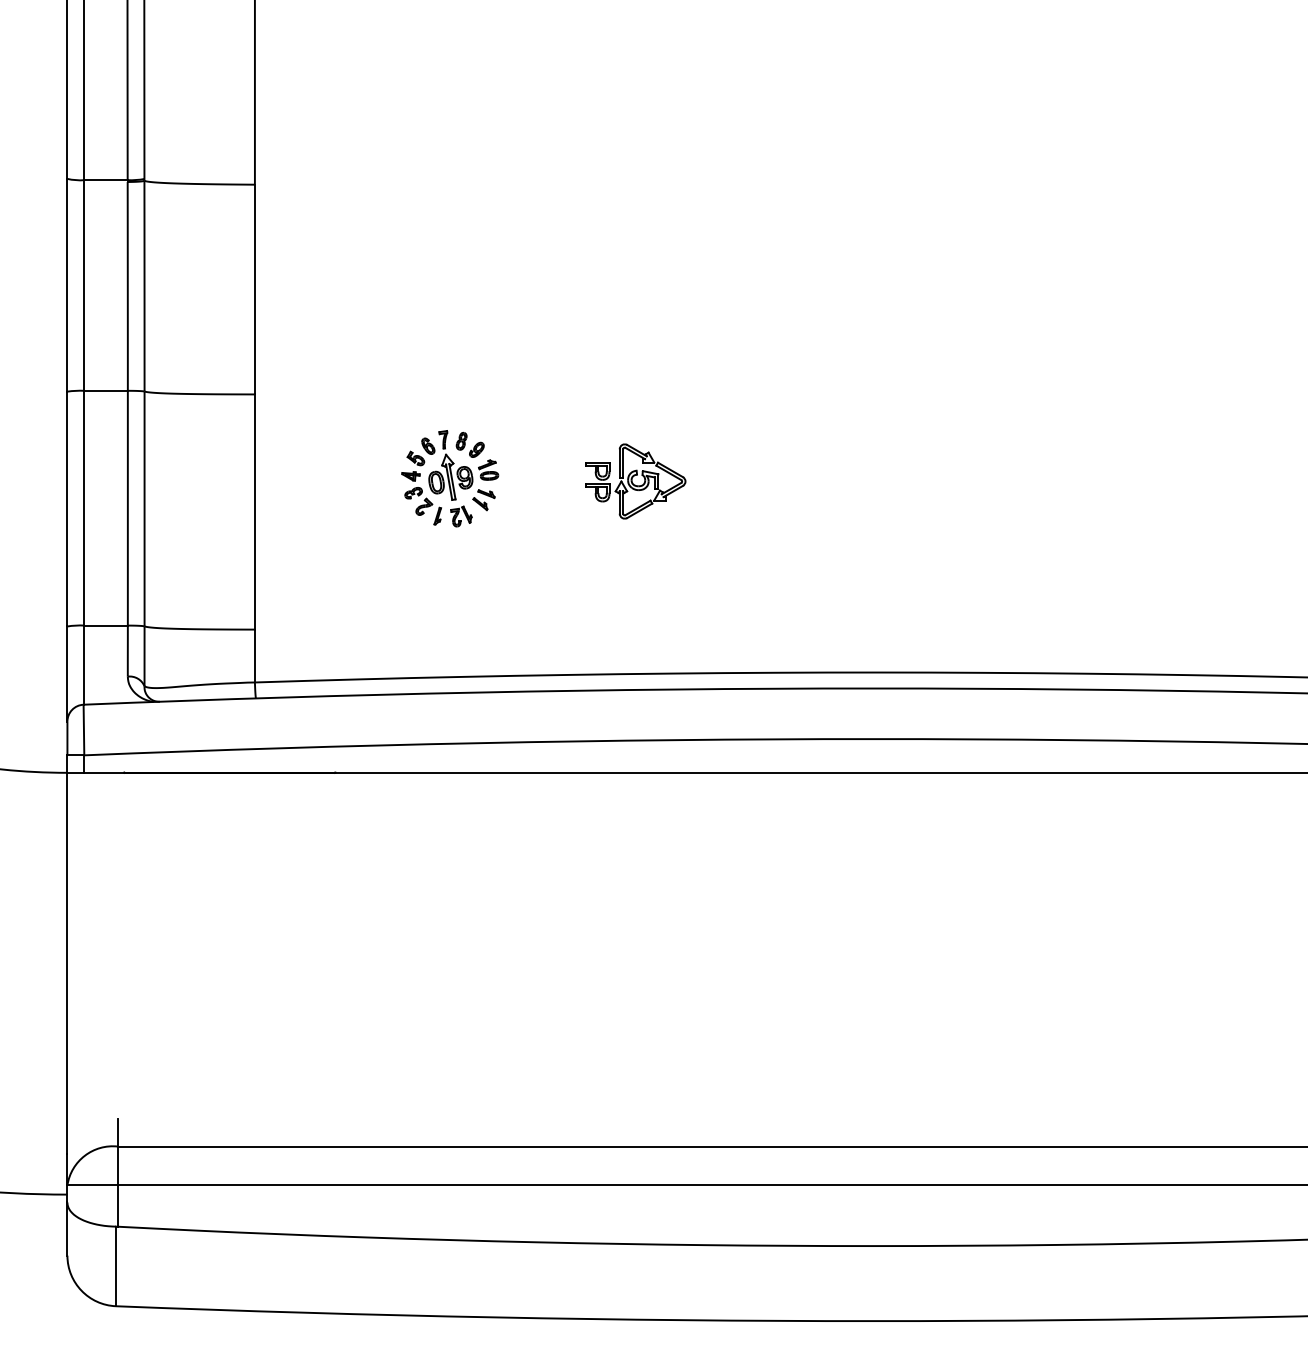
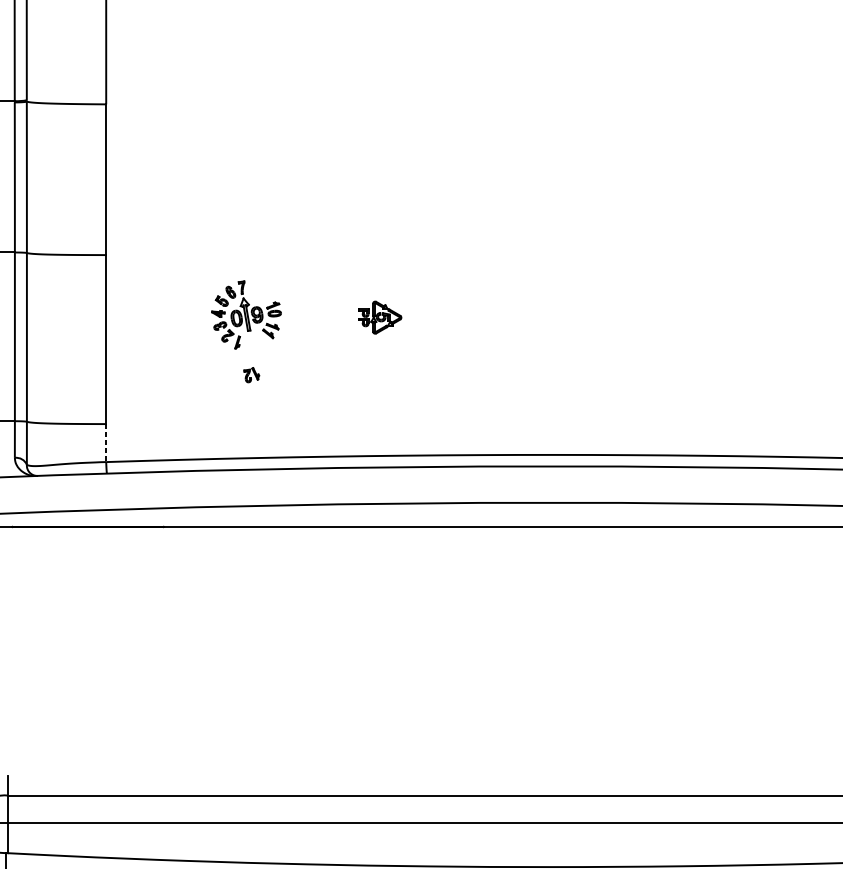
part: (469, 444) -> (260, 291), removed
part: (635, 481) -> (379, 317), size x0.6
part: (461, 516) -> (251, 375), moved
line: (254, 656) -> (105, 443), solid -> dashed

